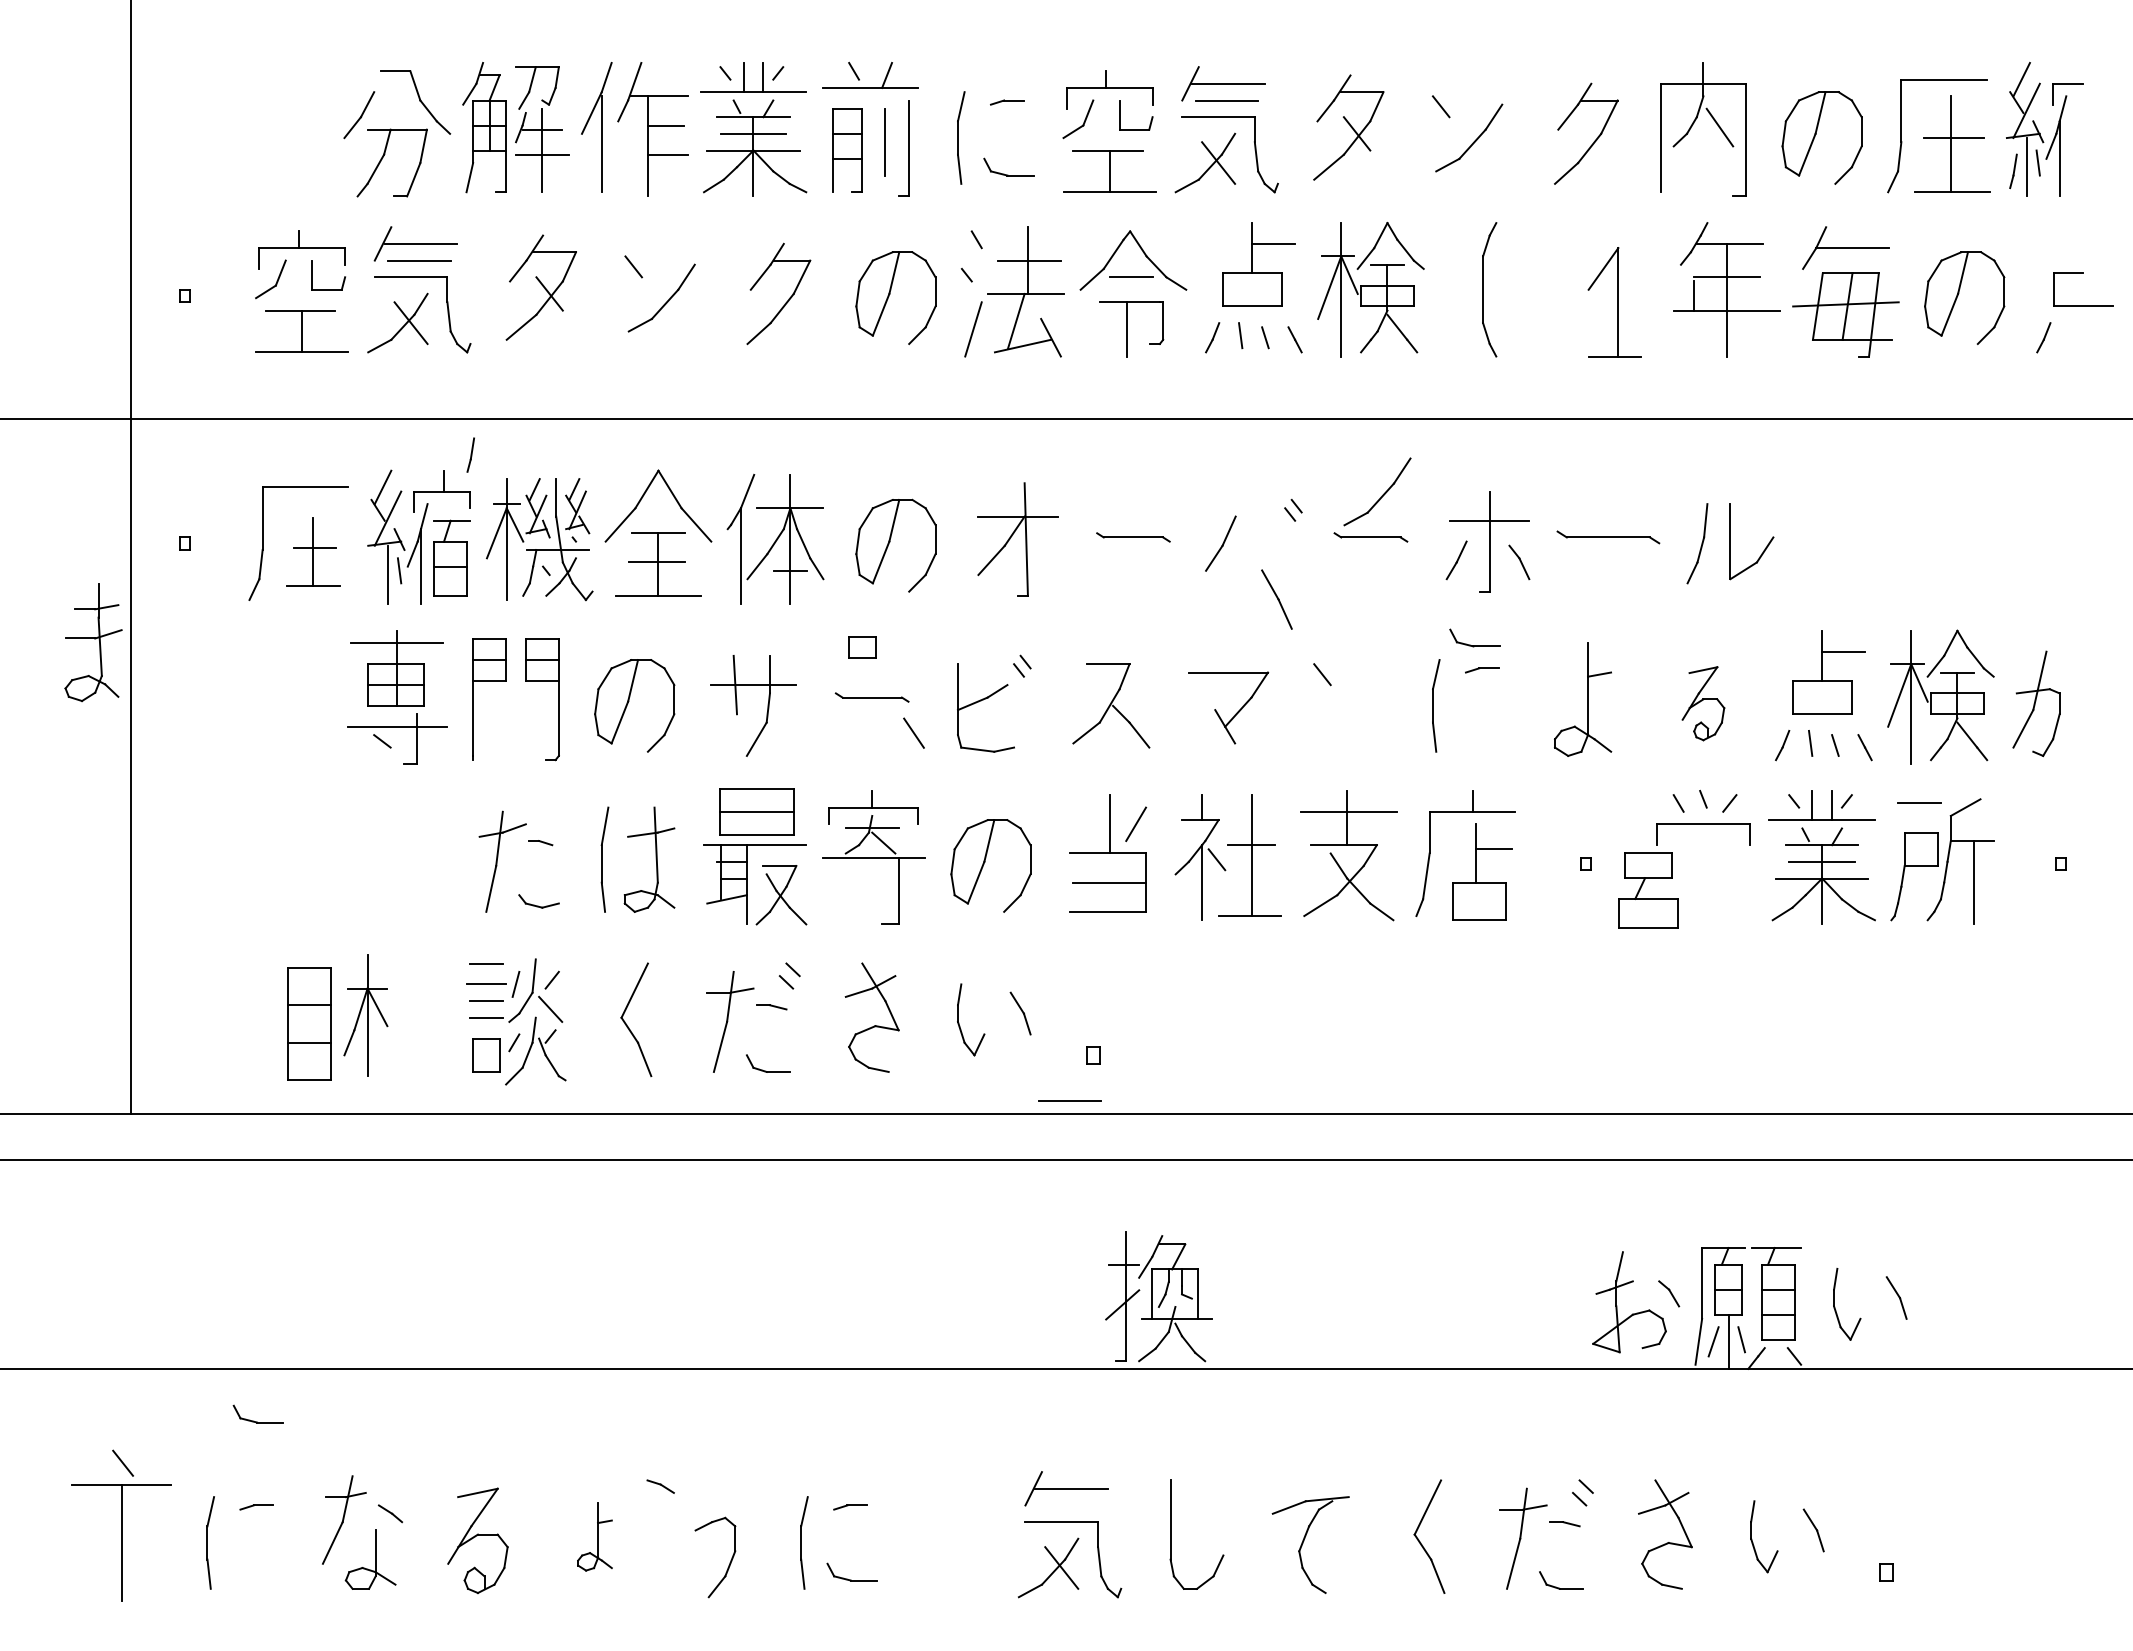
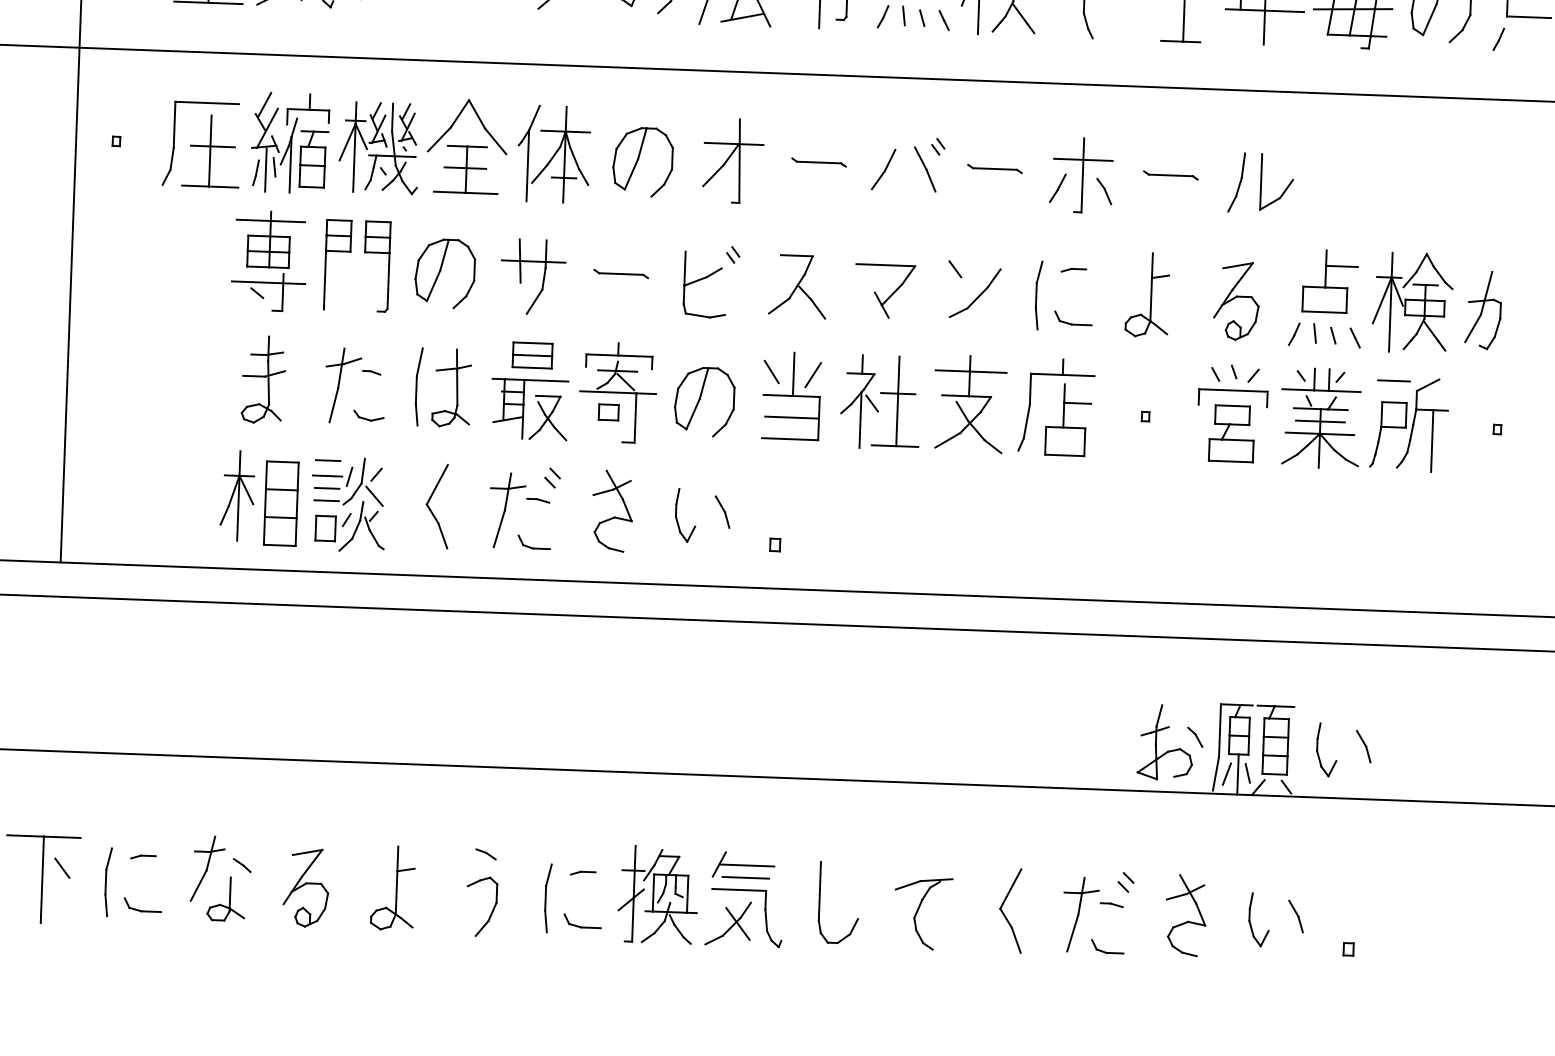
line: (470, 454) -> (255, 172), moved
part: (1377, 491) -> (975, 292), moved
part: (1608, 537) -> (1170, 175), size x0.71
part: (313, 551) -> (211, 150), size x1.43
part: (1276, 599) -> (924, 169), moved
part: (93, 642) -> (263, 379), moved
part: (1474, 645) -> (1072, 323), moved
part: (862, 647) -> (608, 412), moved
part: (1703, 703) -> (1236, 301), size x1.43
line: (913, 732) -> (771, 371), moved
part: (756, 811) -> (532, 355), size x0.71
part: (1642, 886) -> (1227, 430), moved
part: (309, 1023) -> (281, 503), moved
line: (1069, 1100) -> (745, 877), moved
part: (1158, 1296) -> (658, 894), moved
part: (257, 1421) -> (141, 910), moved
line: (122, 1462) -> (61, 867), moved
part: (660, 1486) -> (485, 854), moved
part: (594, 1536) -> (392, 887), size x1.67

